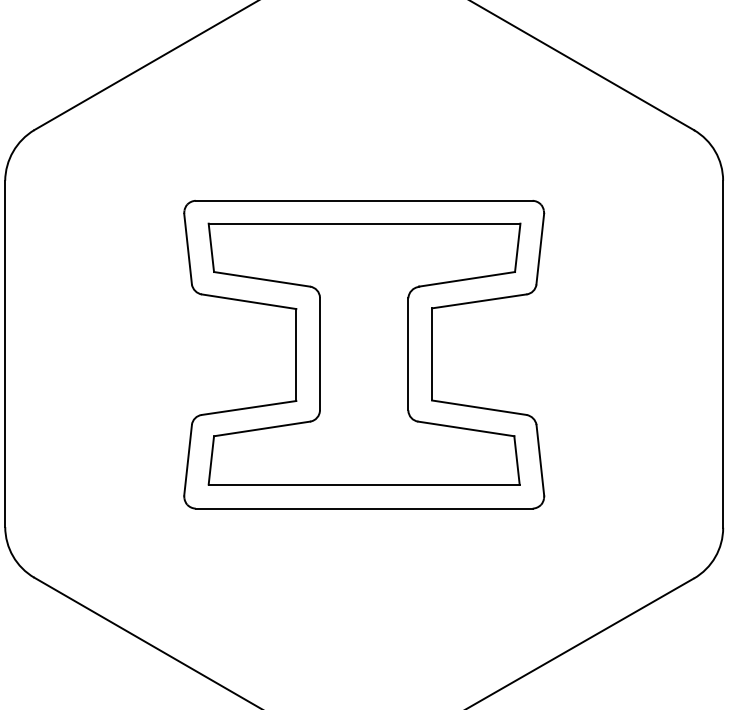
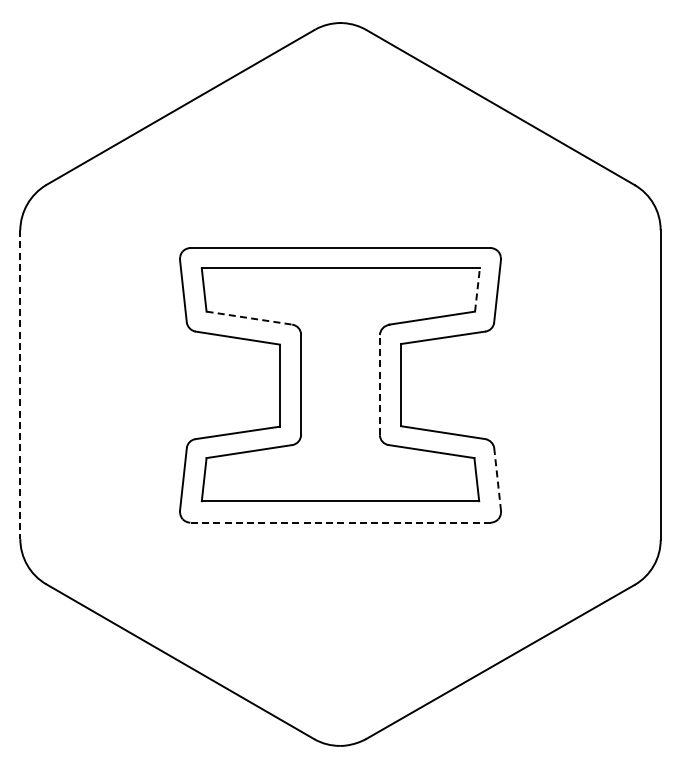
line: (517, 248) -> (477, 290), solid -> dashed
line: (262, 279) -> (249, 318), solid -> dashed
line: (407, 353) -> (379, 384), solid -> dashed
line: (5, 354) -> (20, 385), solid -> dashed
line: (540, 460) -> (497, 479), solid -> dashed
line: (364, 508) -> (340, 522), solid -> dashed

